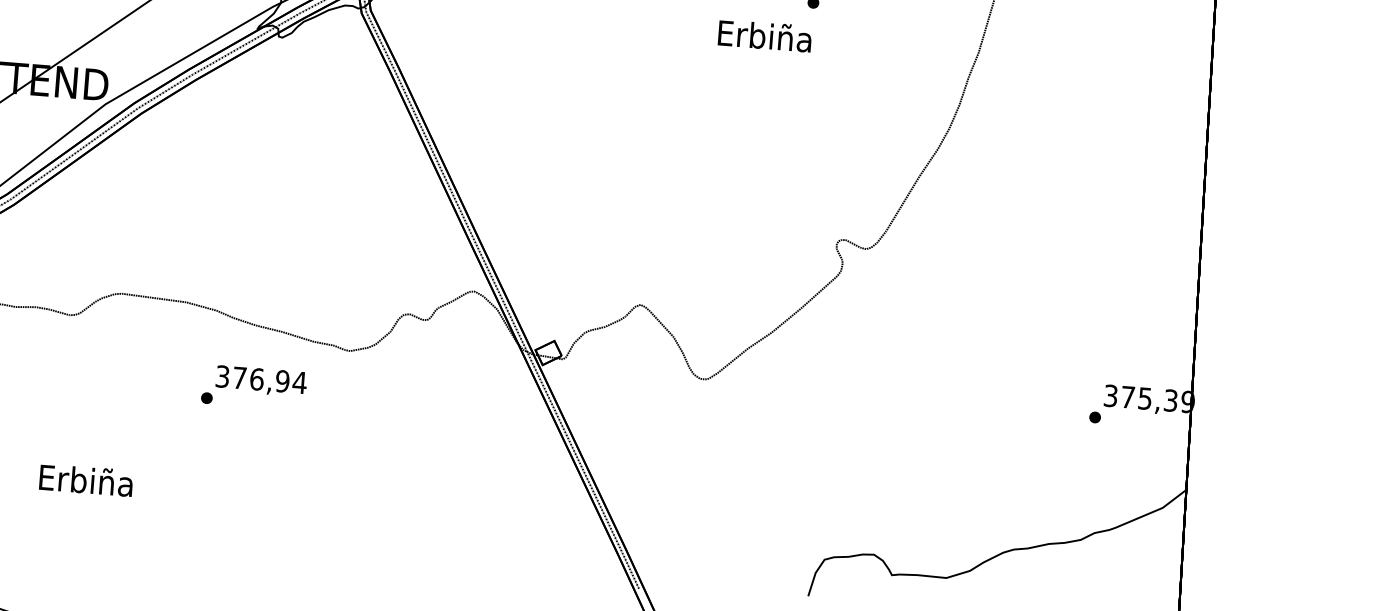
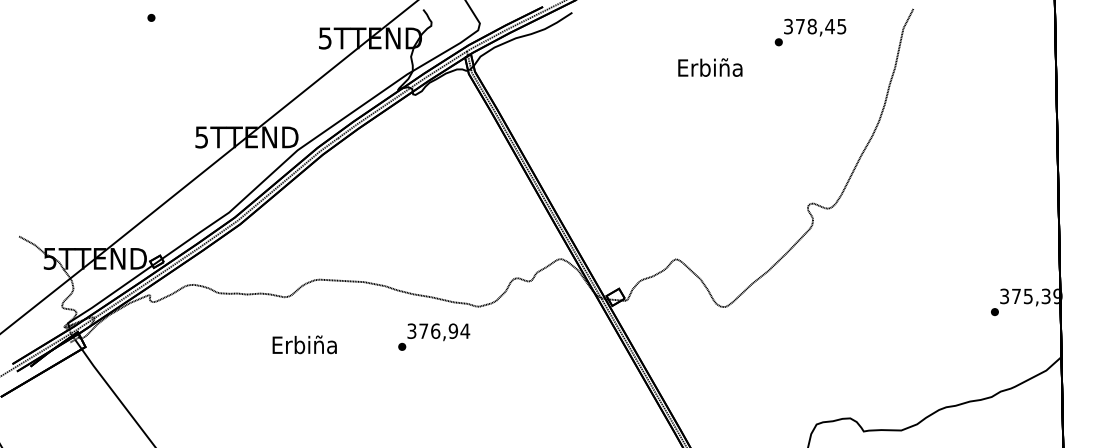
text: (765, 35) -> (710, 67), moved
text: (254, 386) -> (434, 336), moved
text: (85, 479) -> (304, 344), moved

